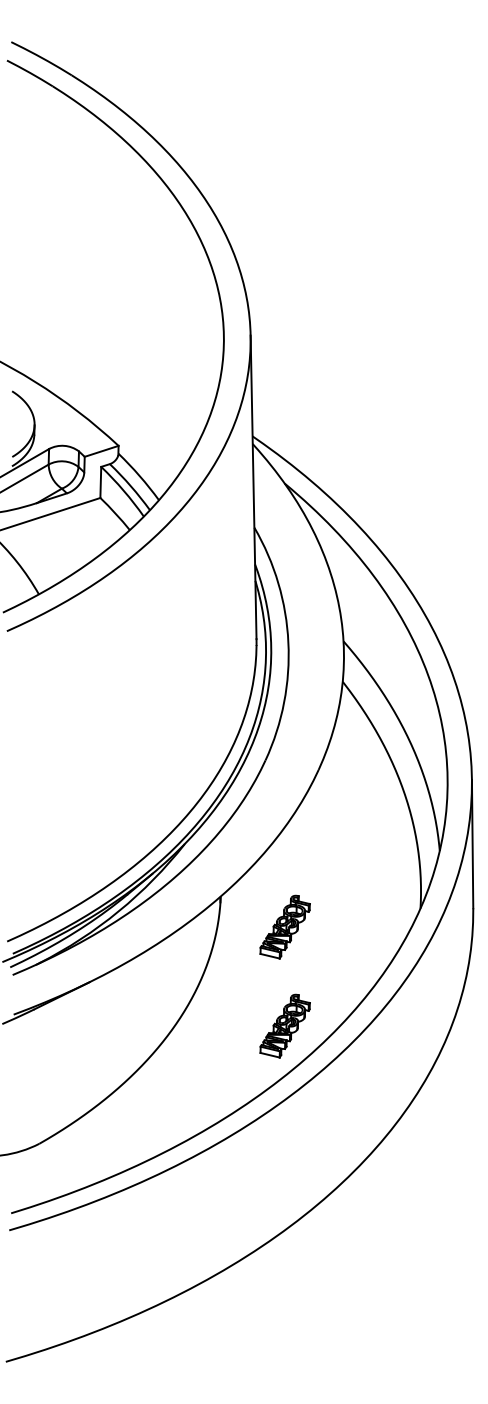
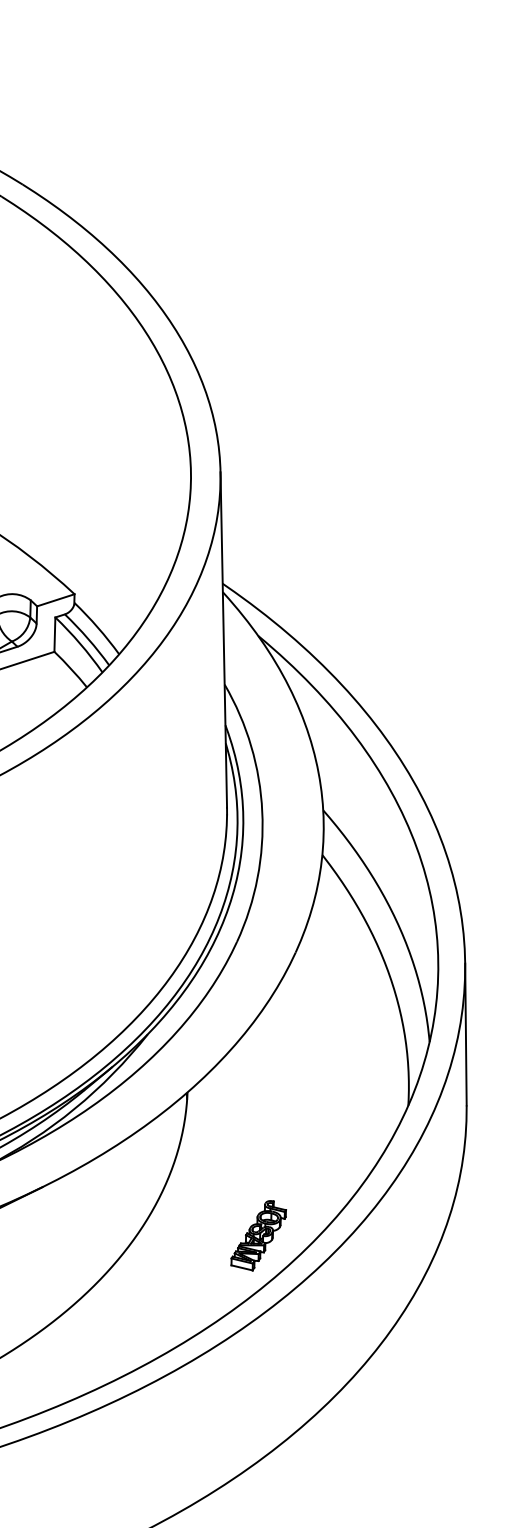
part: (284, 926) -> (257, 1125), removed

